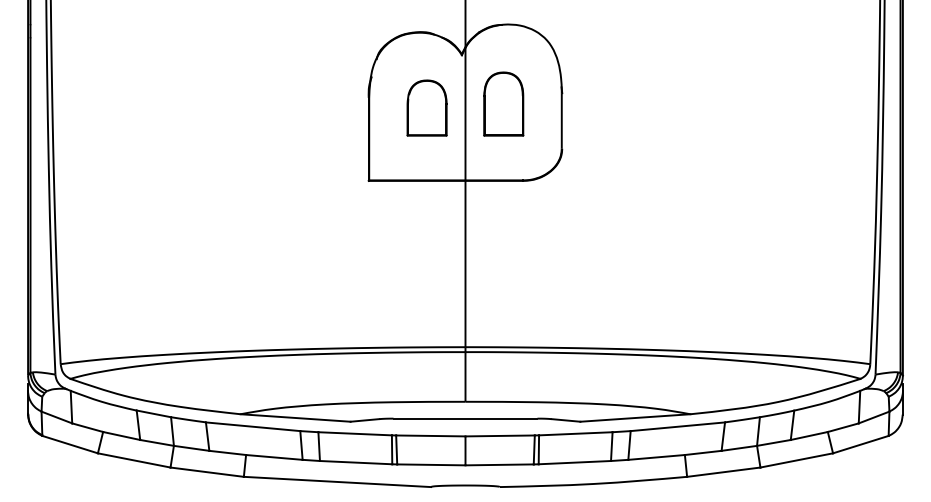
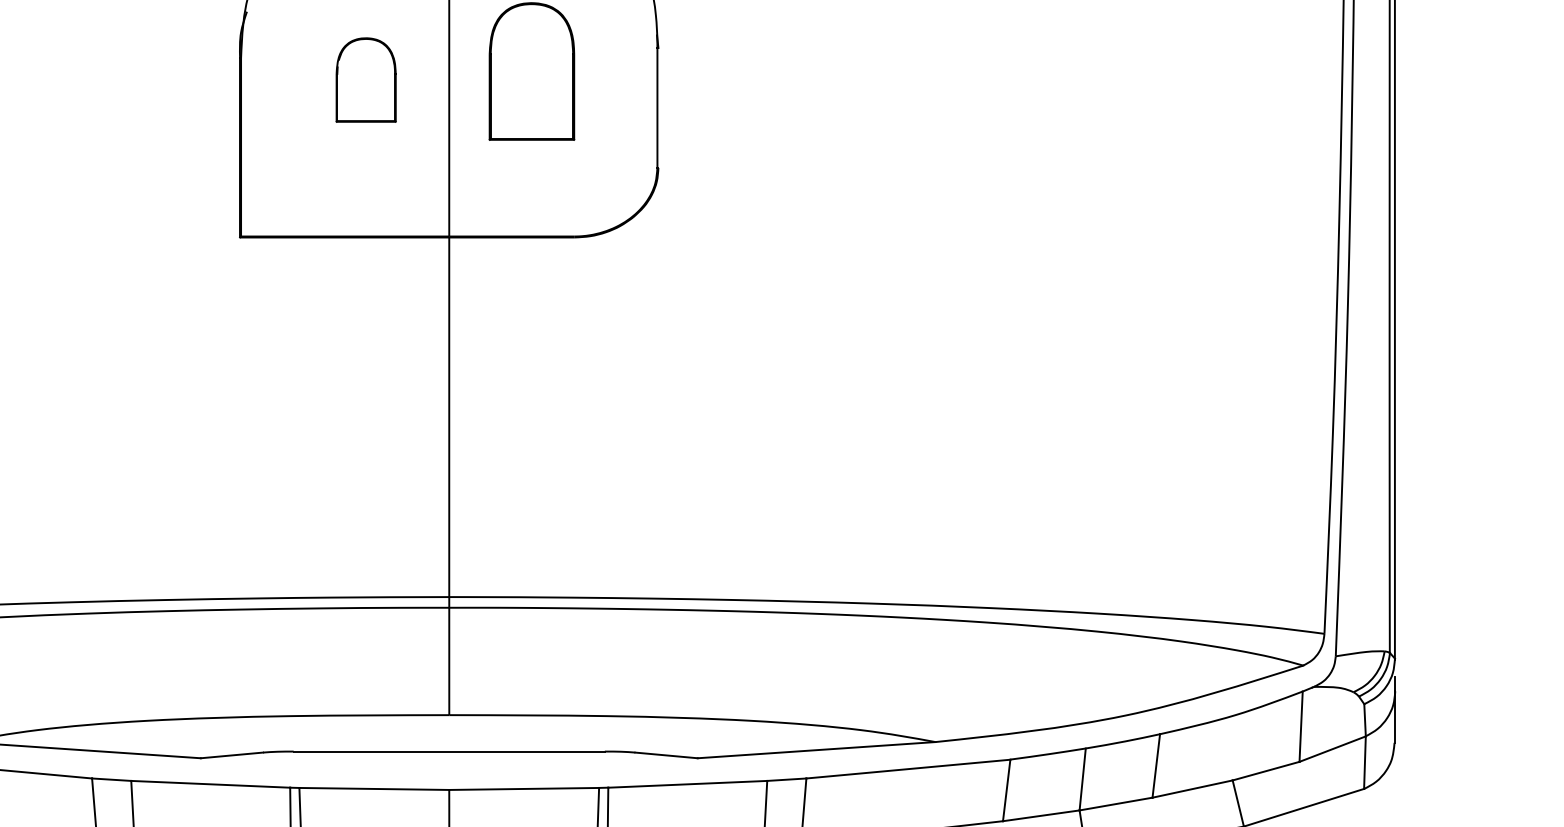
part: (426, 107) -> (364, 78), size x0.7

